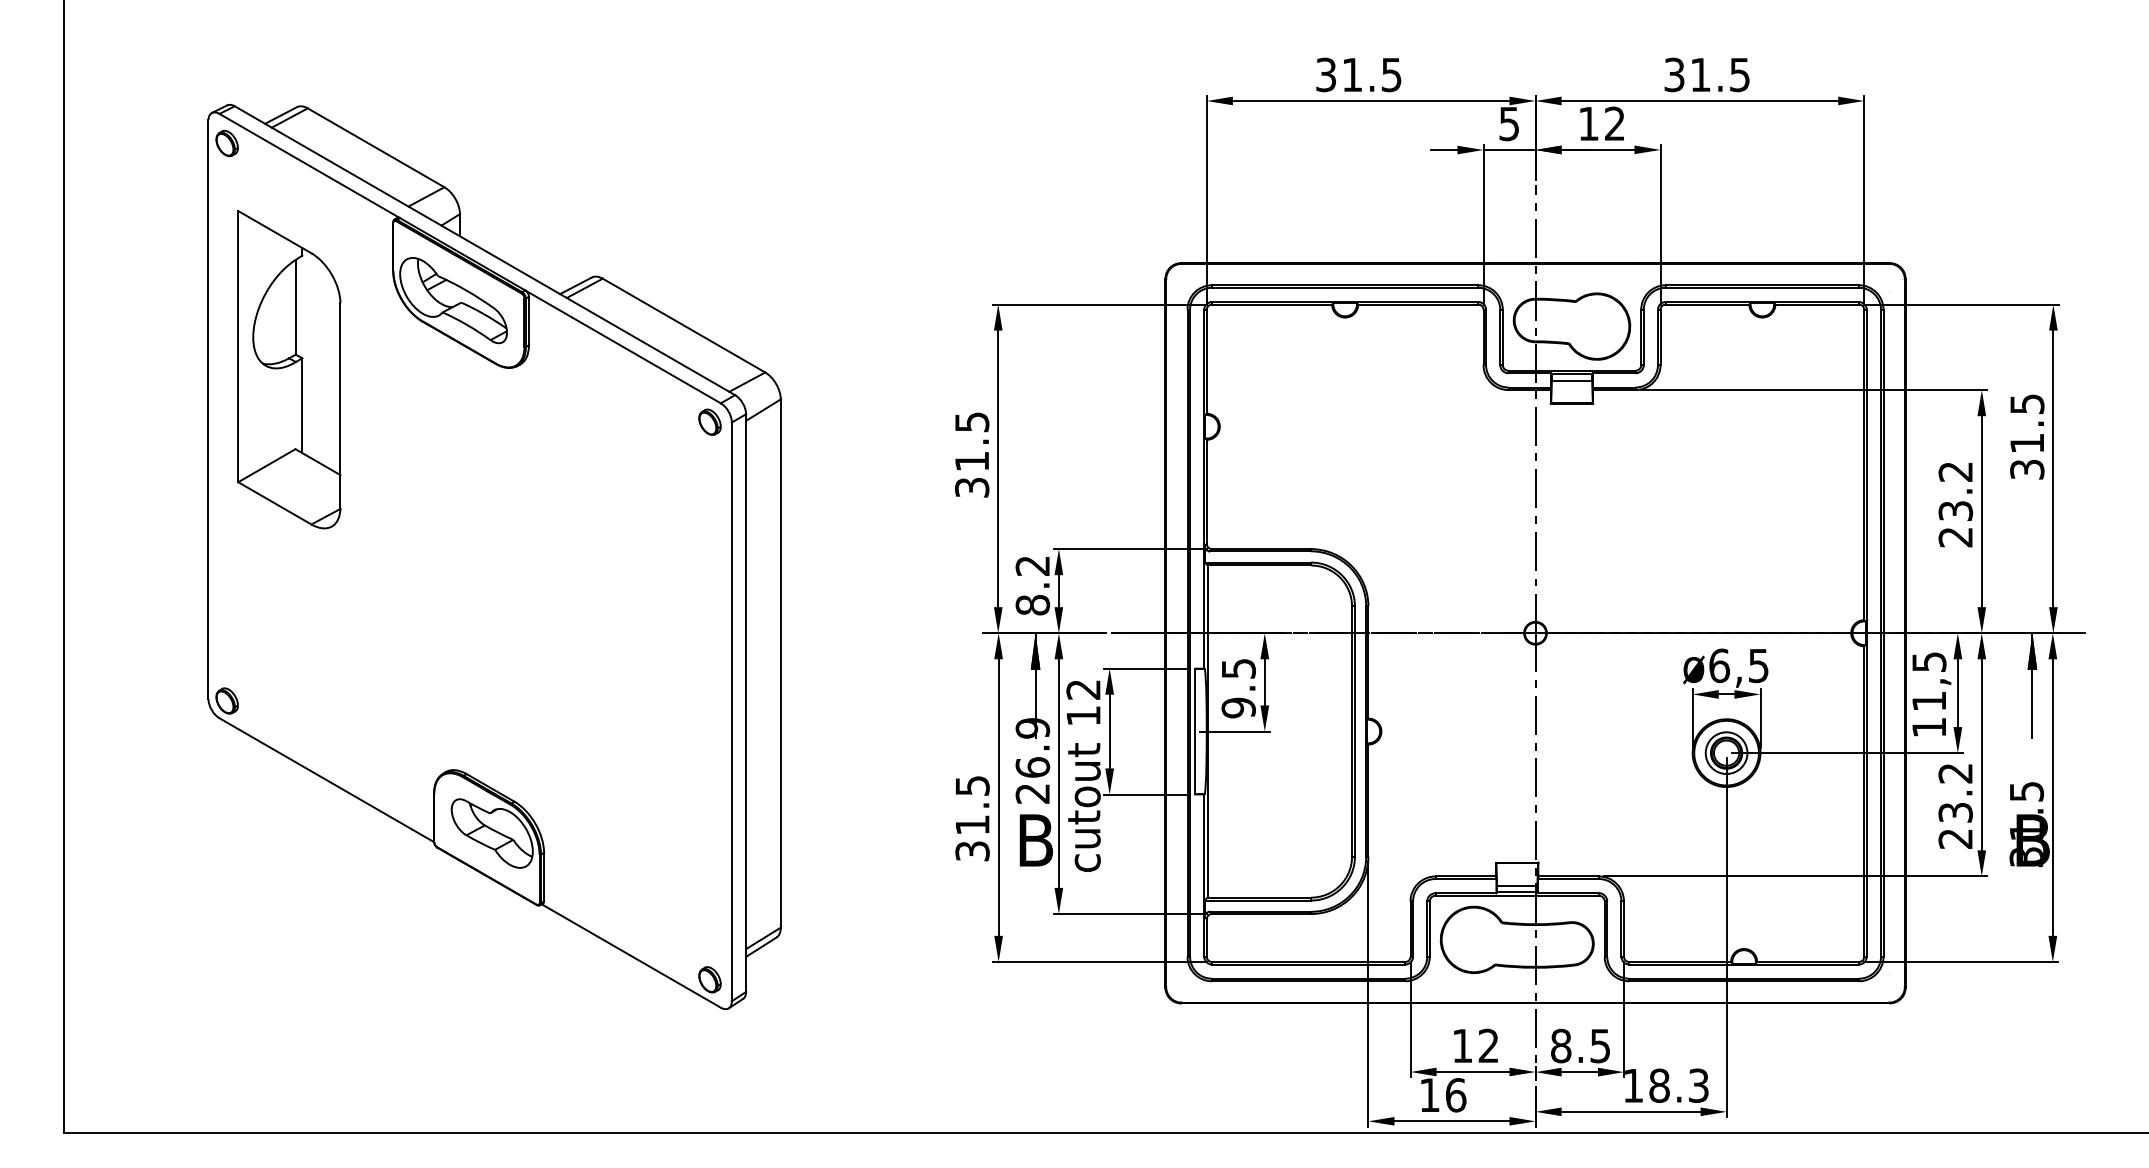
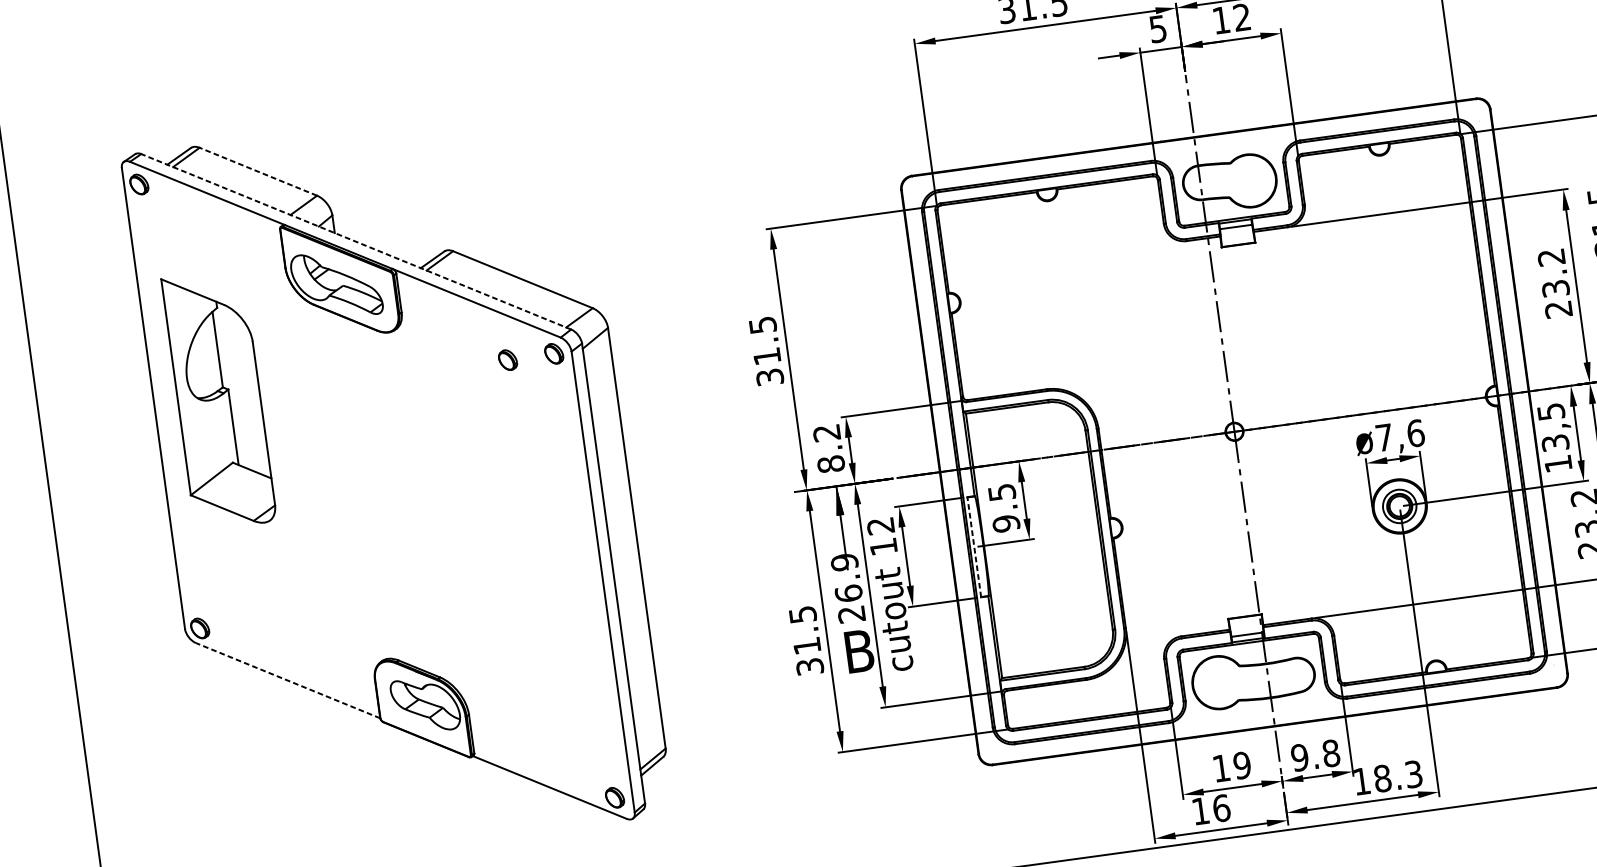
line: (376, 147) -> (258, 171), solid -> dashed
line: (484, 250) -> (355, 241), solid -> dashed
part: (289, 369) -> (219, 399), moved
part: (651, 421) -> (507, 359), added
text: (1739, 665) -> (1400, 435), ø6,5 -> ø7,6
text: (1929, 701) -> (1555, 443), 11,5 -> 13,5
line: (1195, 731) -> (974, 547), solid -> dashed
line: (326, 780) -> (287, 680), solid -> dashed
text: (1488, 1045) -> (1242, 765), 12 -> 19
text: (1580, 1045) -> (1315, 755), 8.5 -> 9.8

